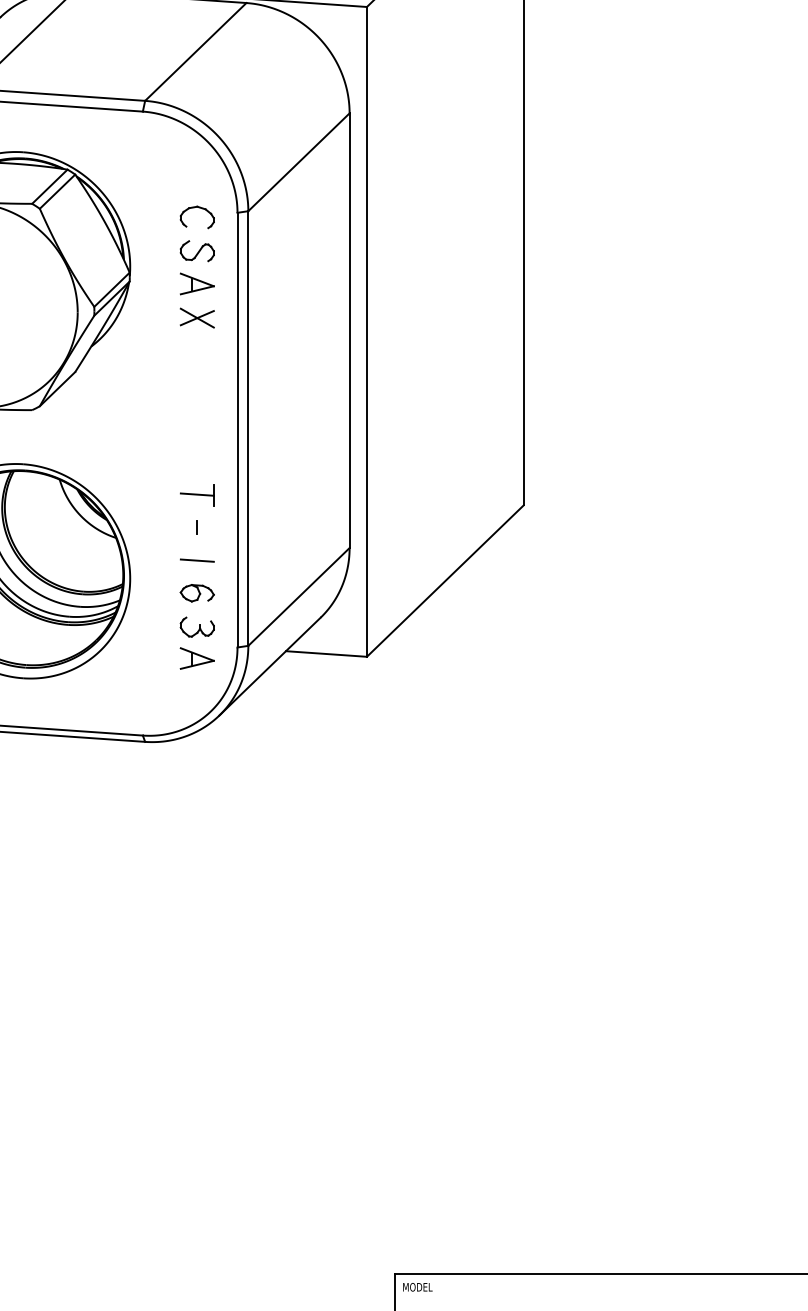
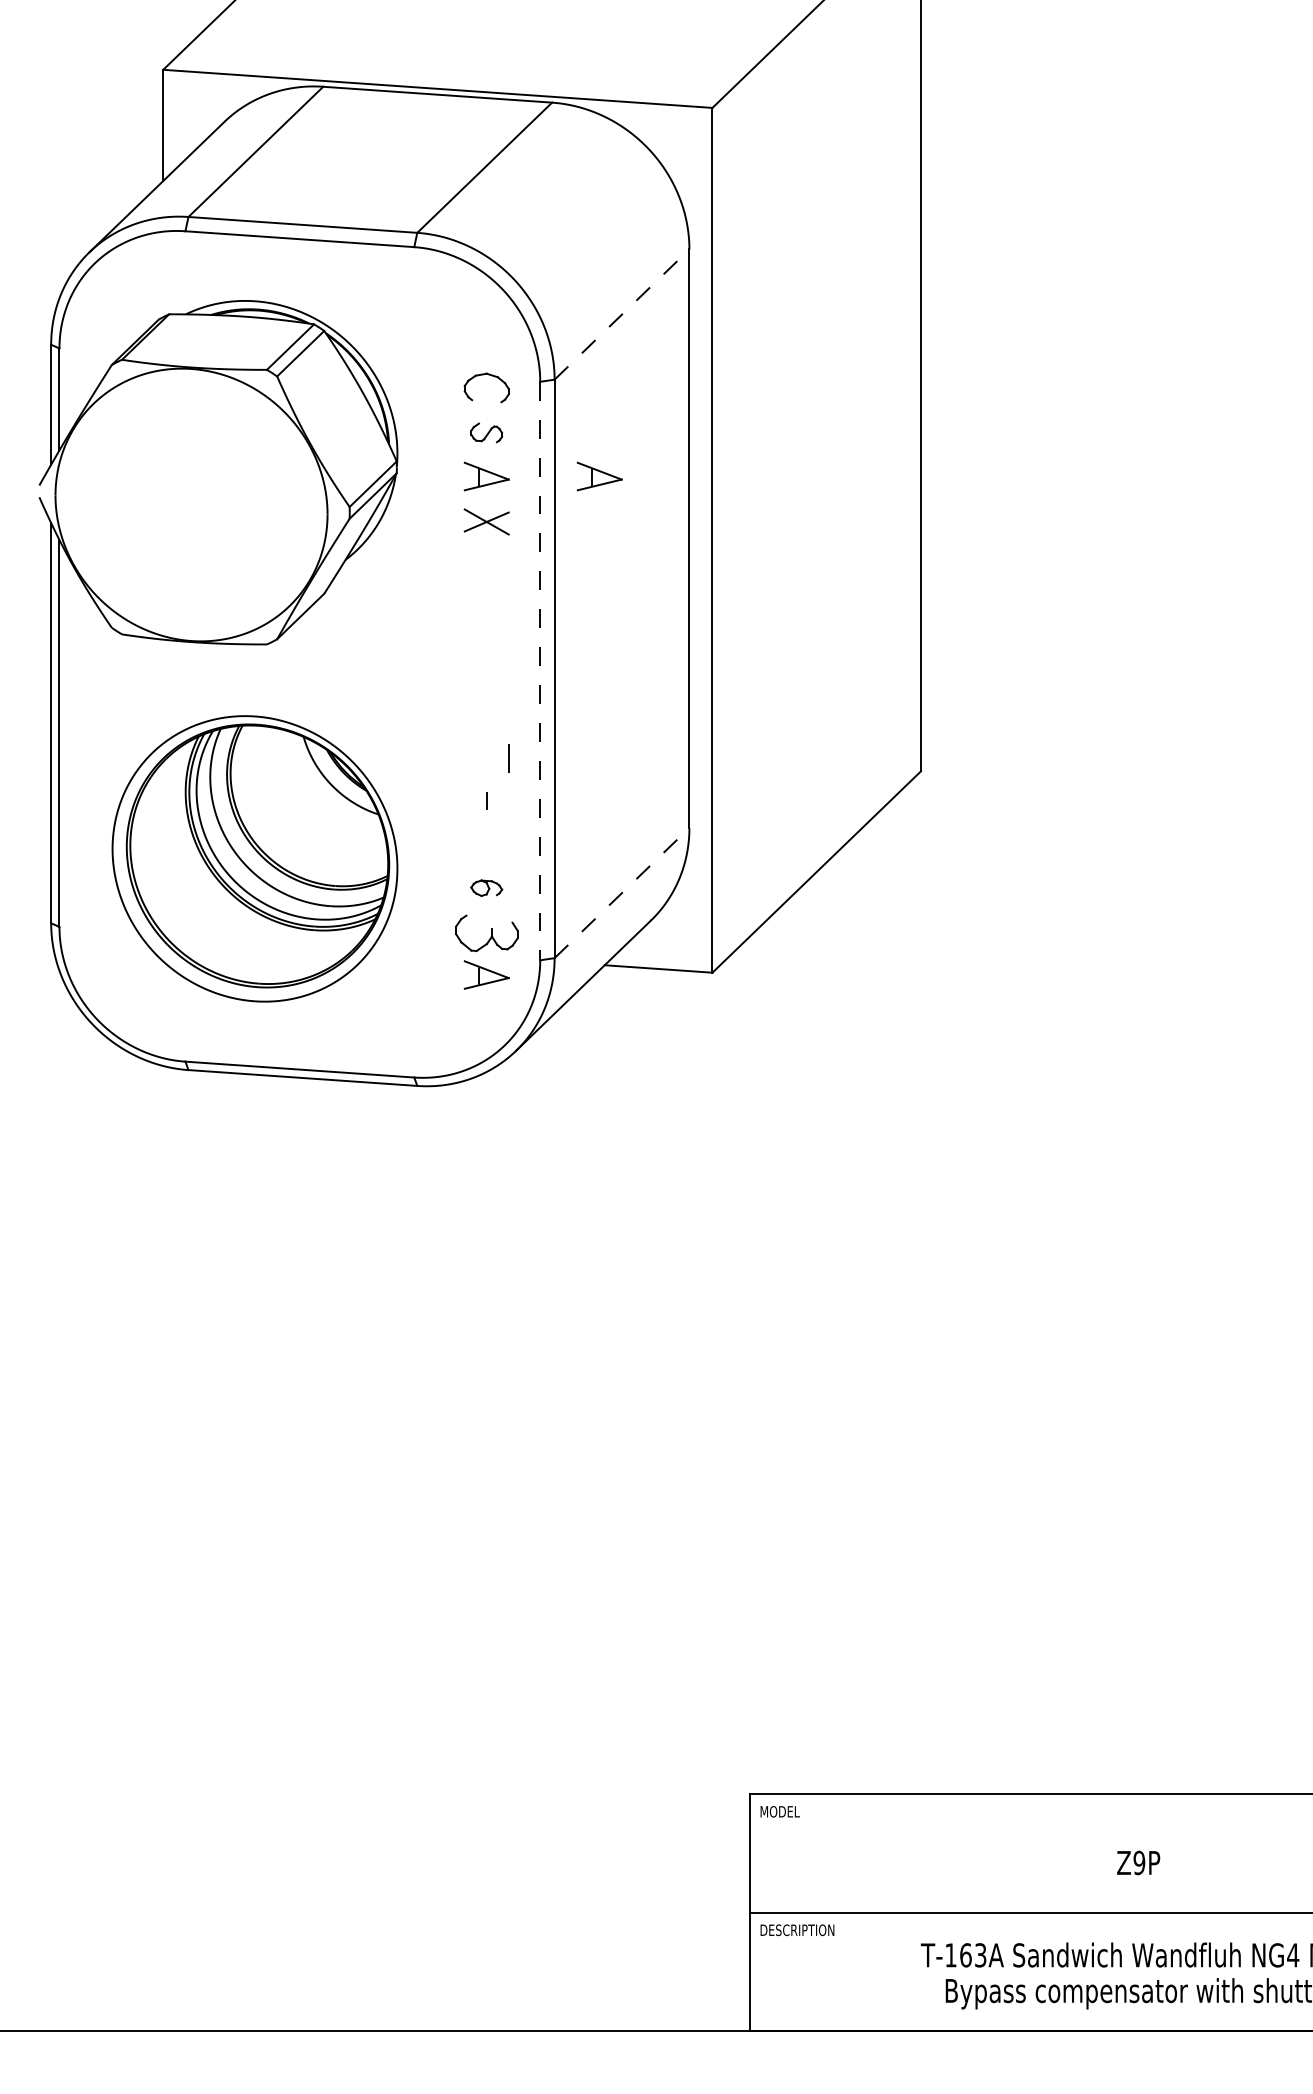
line: (299, 162) -> (622, 314), solid -> dashed
part: (197, 250) -> (486, 432), size x0.7
part: (282, 283) -> (599, 476), added
line: (237, 430) -> (540, 671), solid -> dashed
line: (197, 494) -> (486, 756), removed
line: (197, 560) -> (486, 844), removed
part: (197, 593) -> (486, 888), size x0.7
line: (299, 597) -> (622, 893), solid -> dashed
part: (197, 626) -> (486, 932), size x1.4

